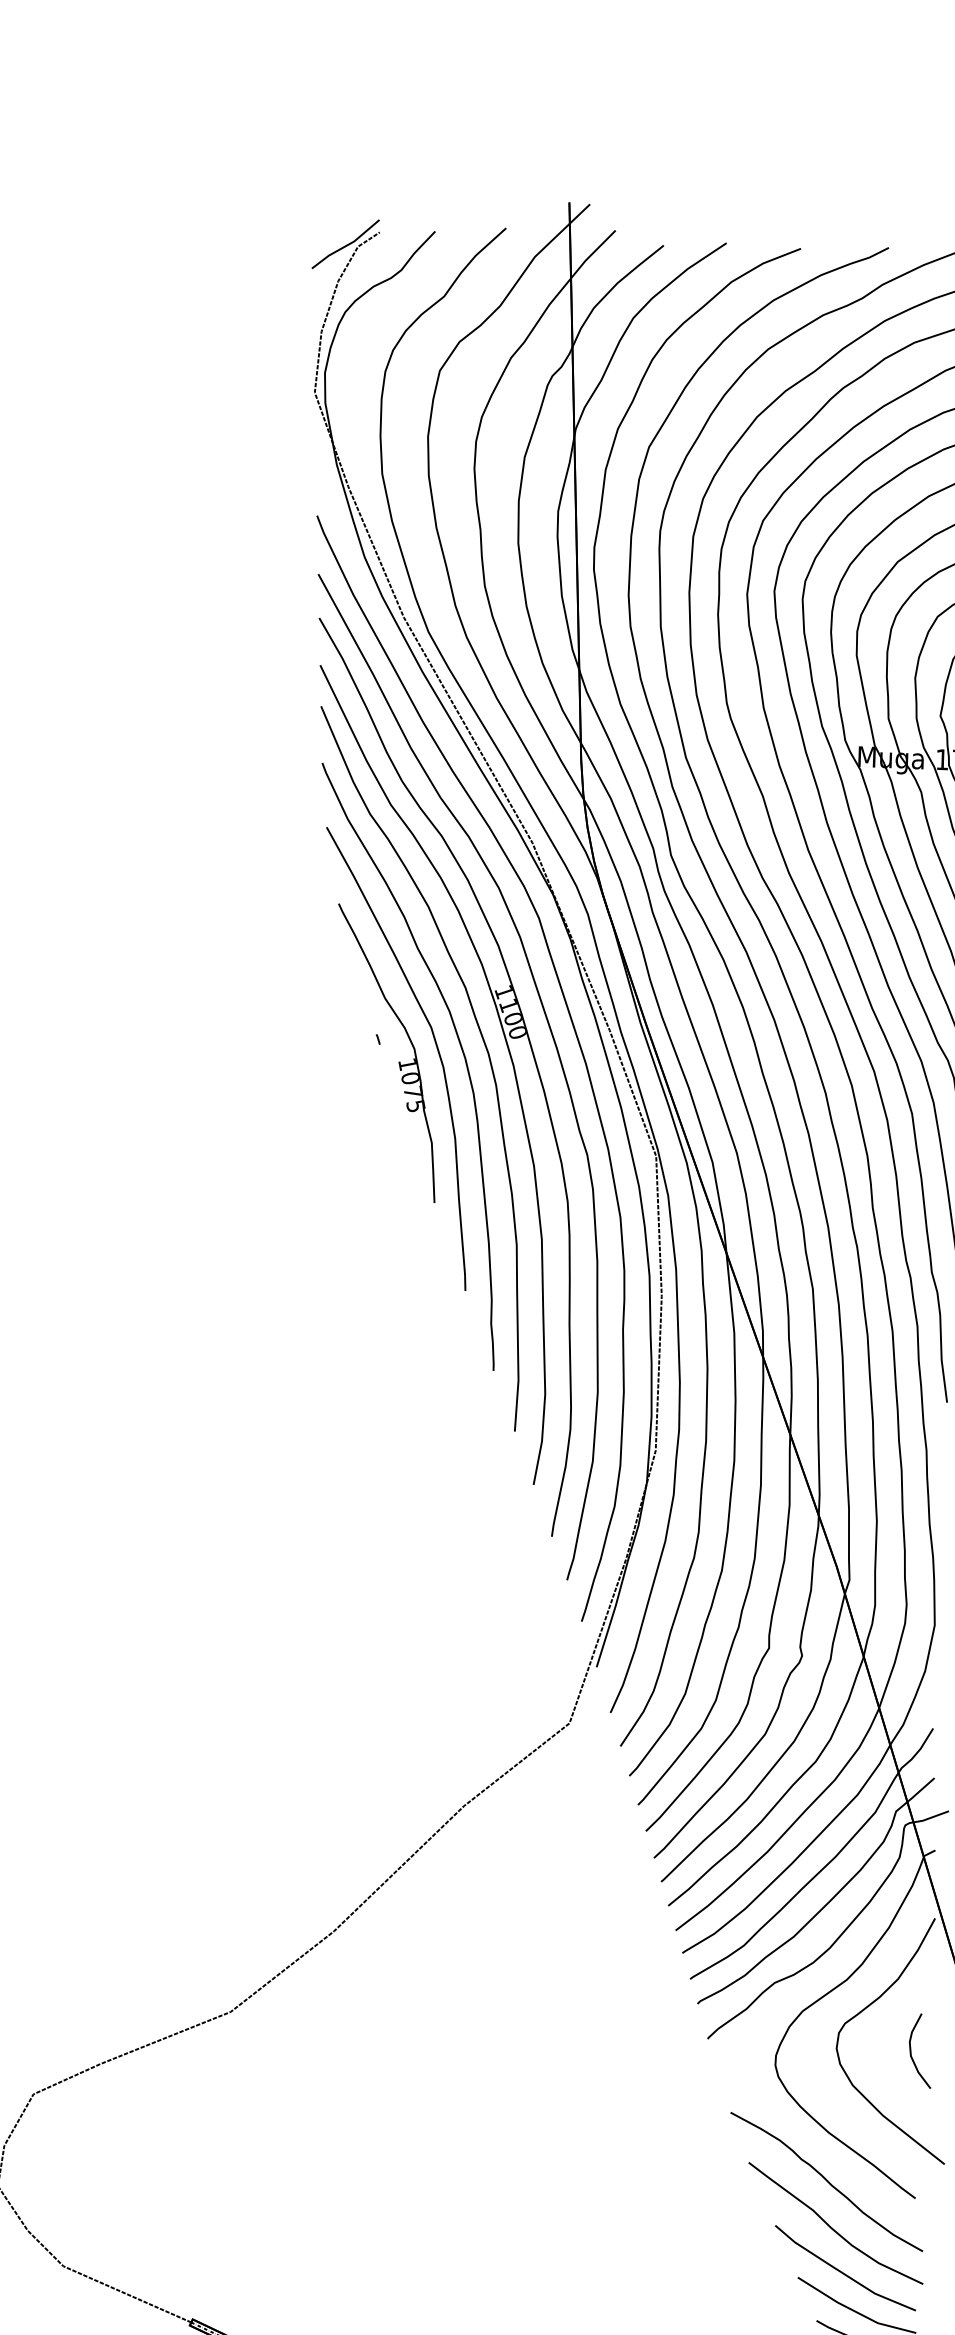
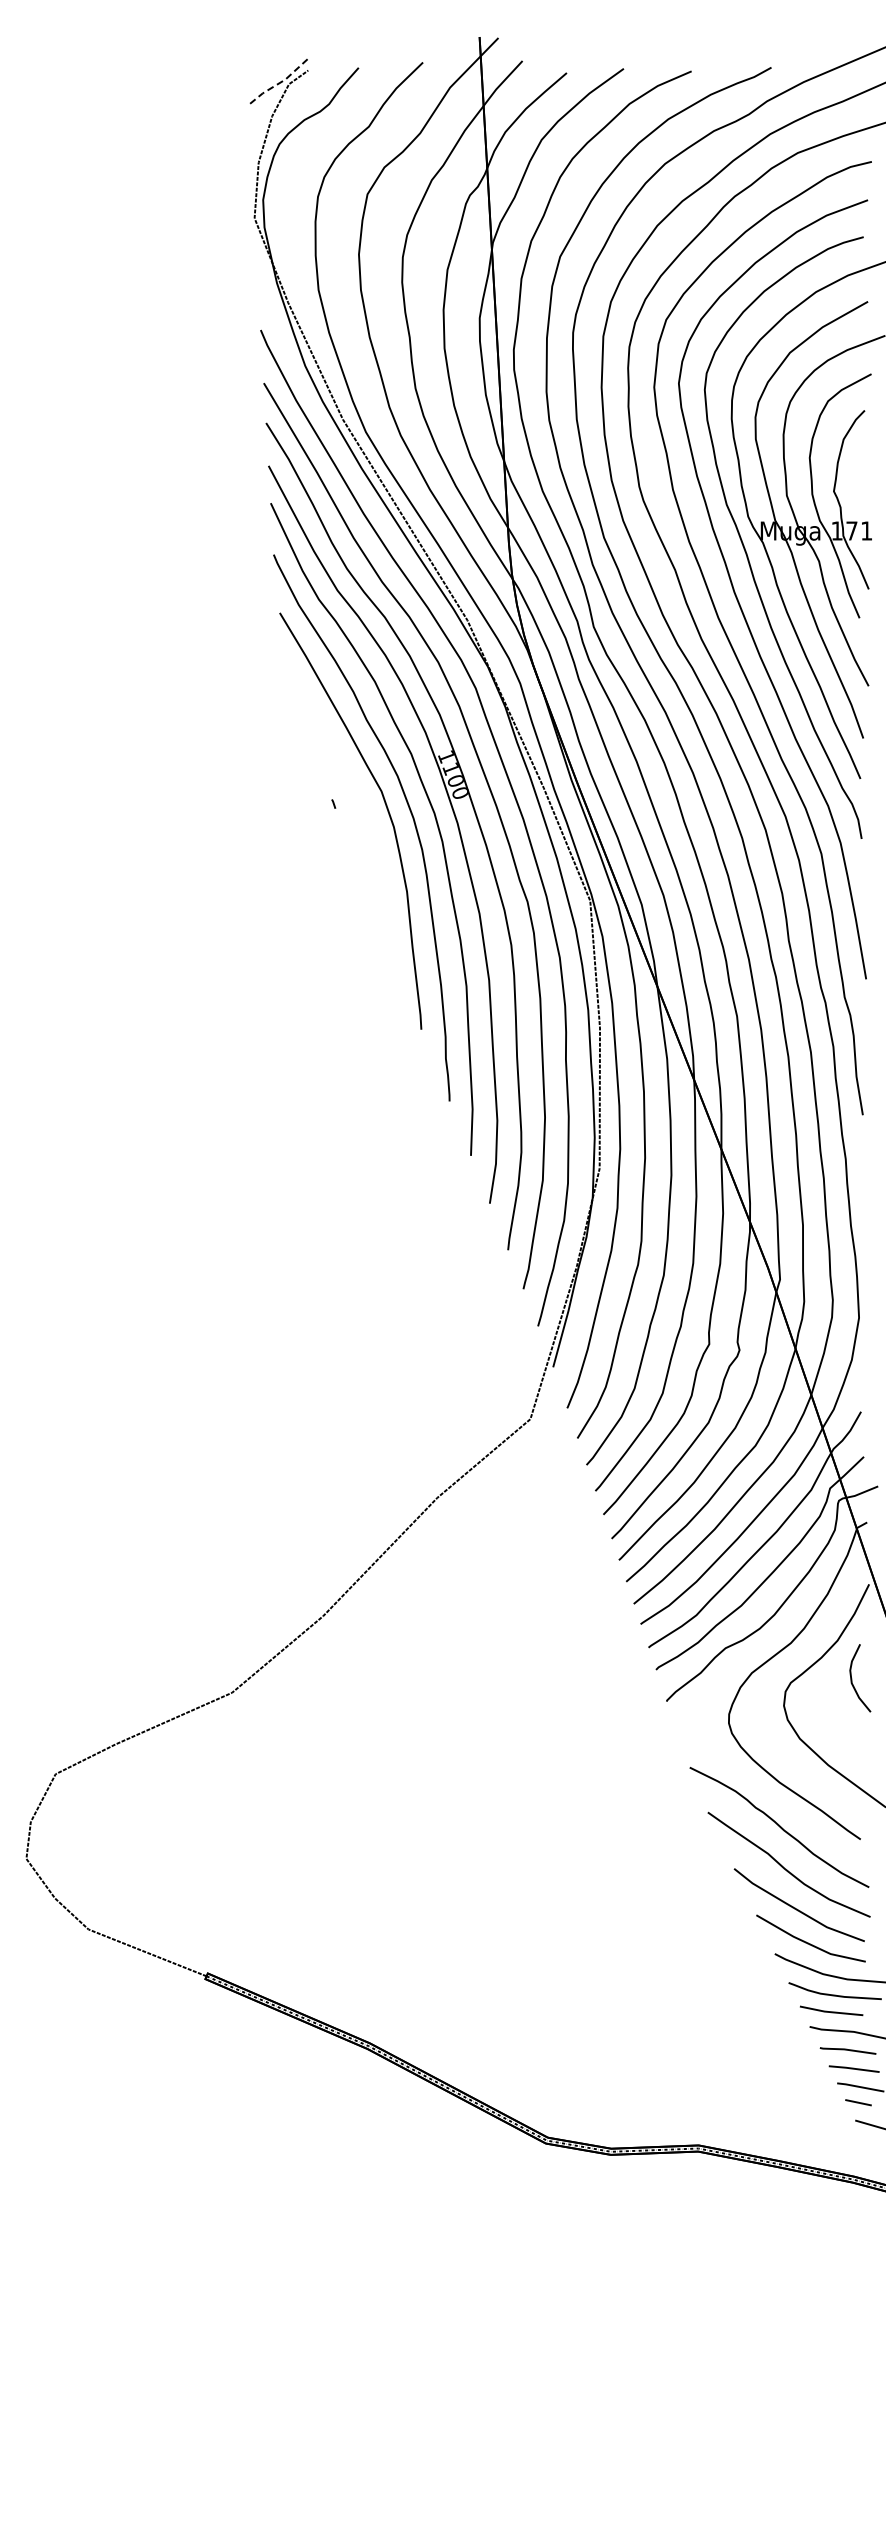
line: (346, 245) -> (278, 83), solid -> dashed
part: (399, 1061) -> (353, 823), removed
curve: (911, 2050) -> (852, 1678), moved

